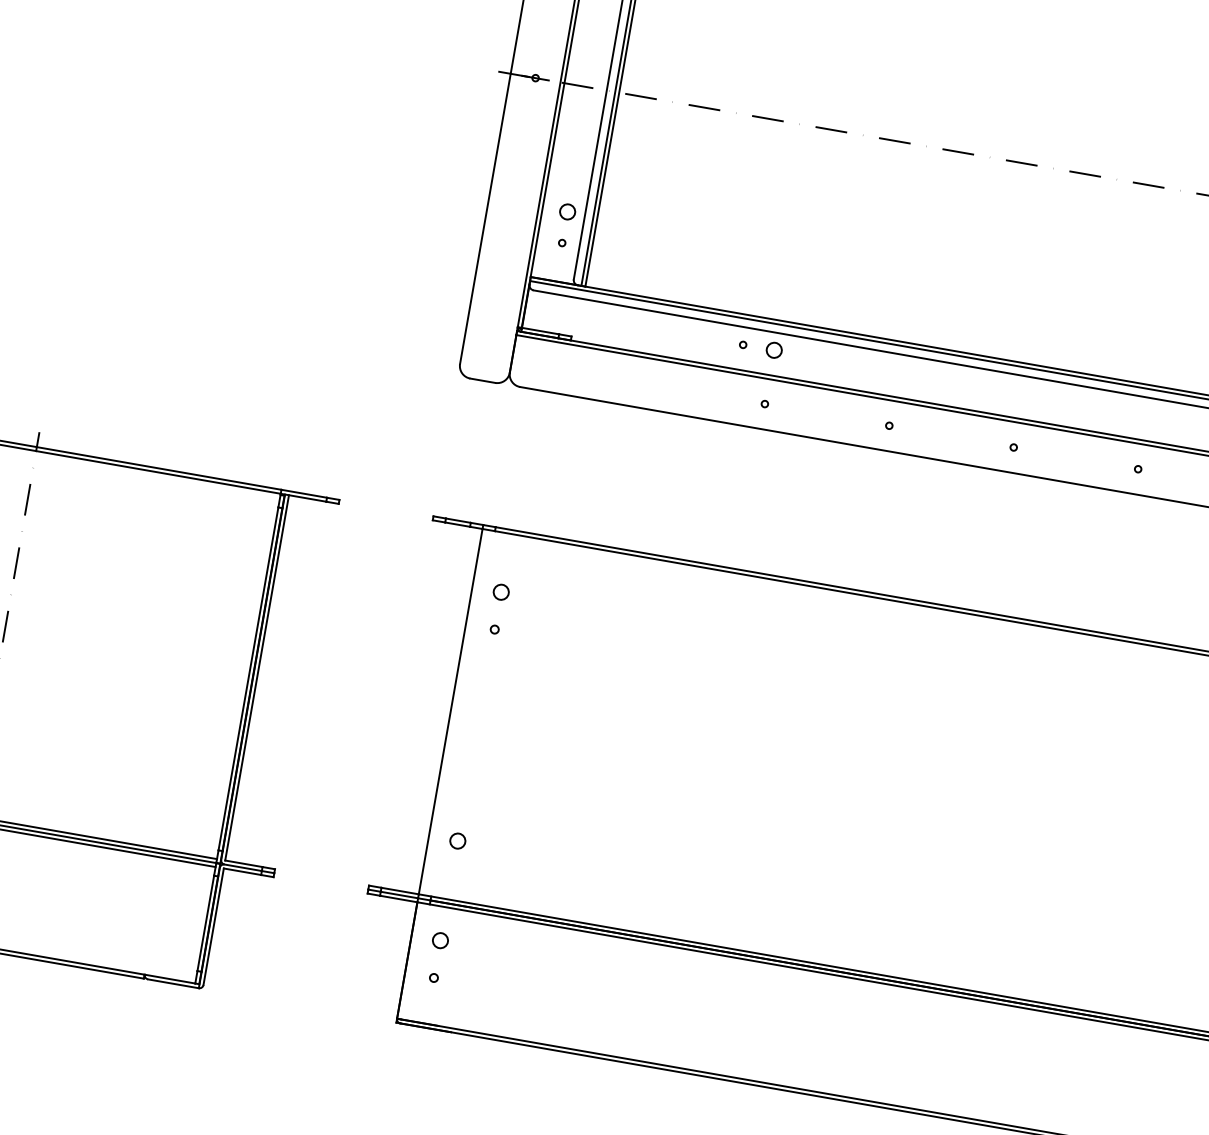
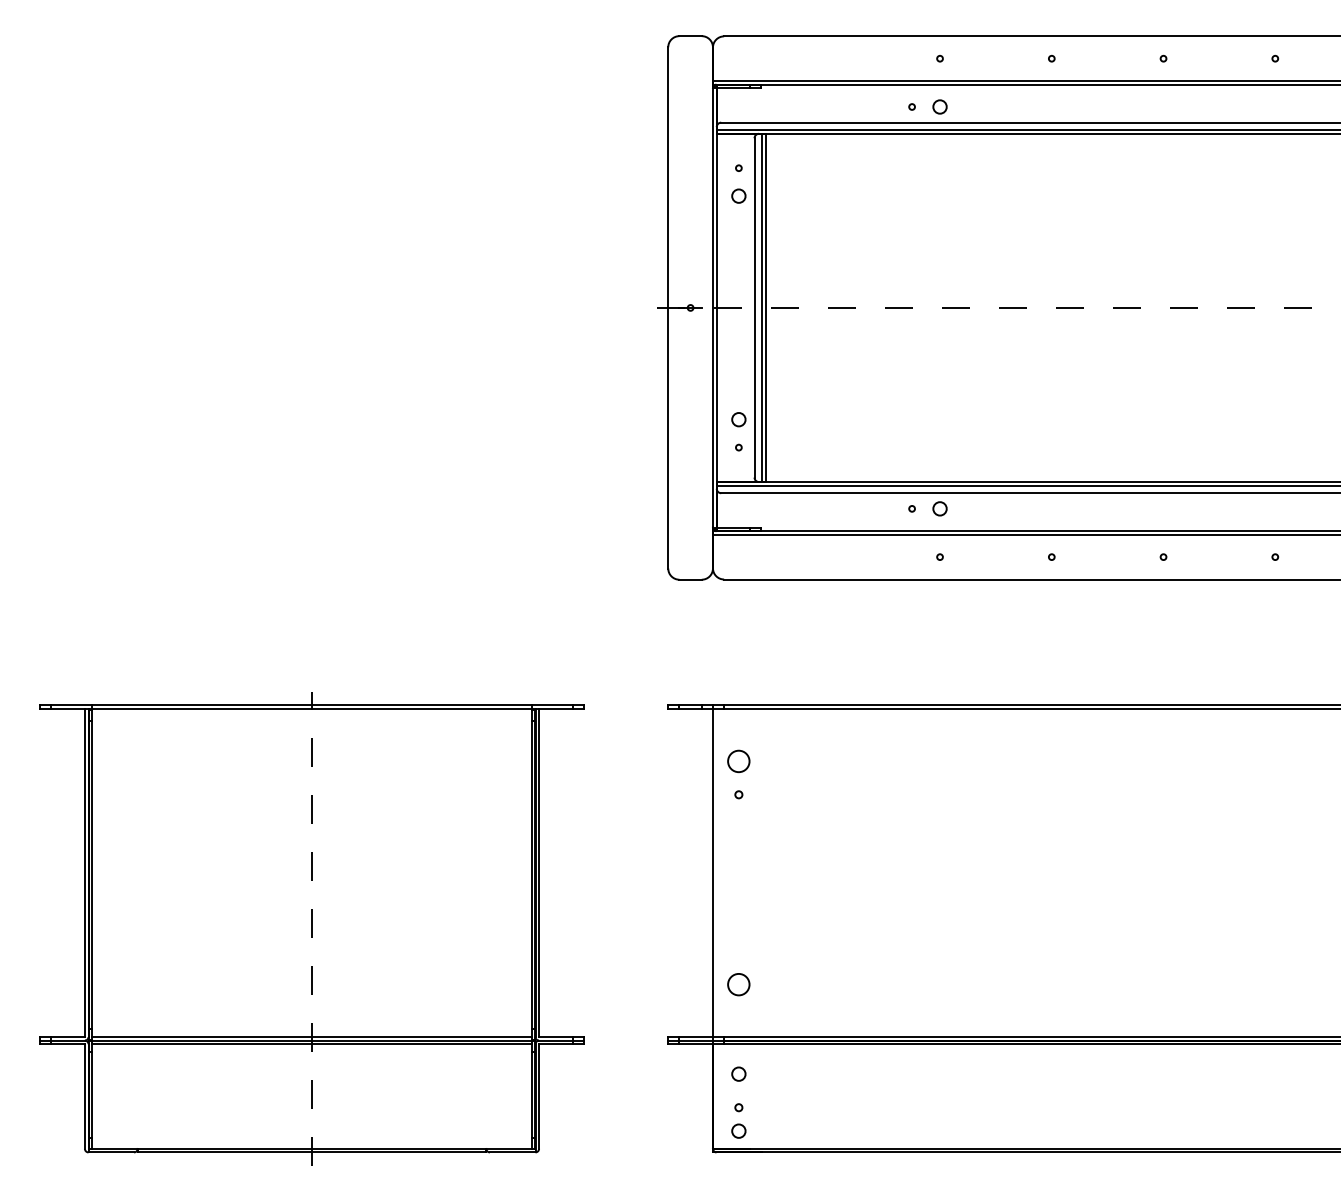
circle: (500, 591) -> (738, 760), size x1.6
circle: (457, 840) -> (738, 984), size x1.6
circle: (429, 1003) -> (738, 1130), added

